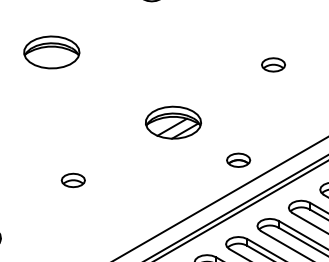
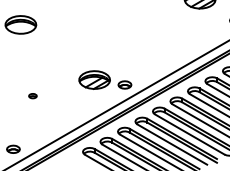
part: (273, 64) -> (144, 31), removed
part: (173, 121) -> (94, 79), moved
part: (72, 179) -> (32, 95), size x0.6

